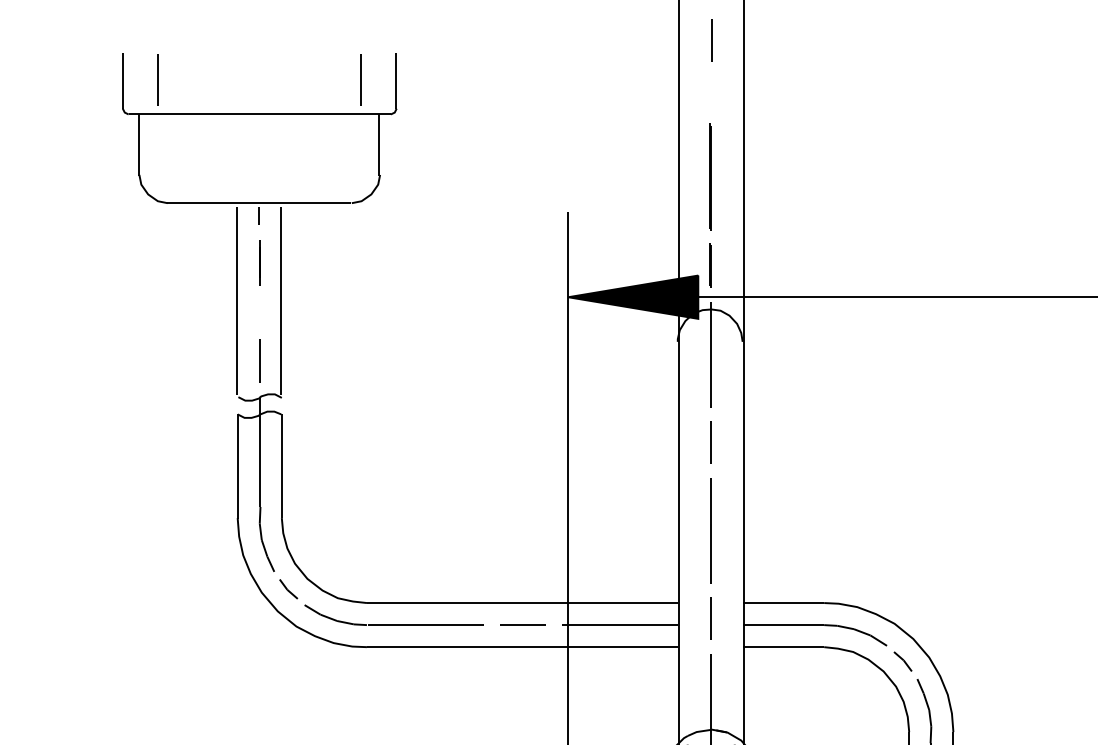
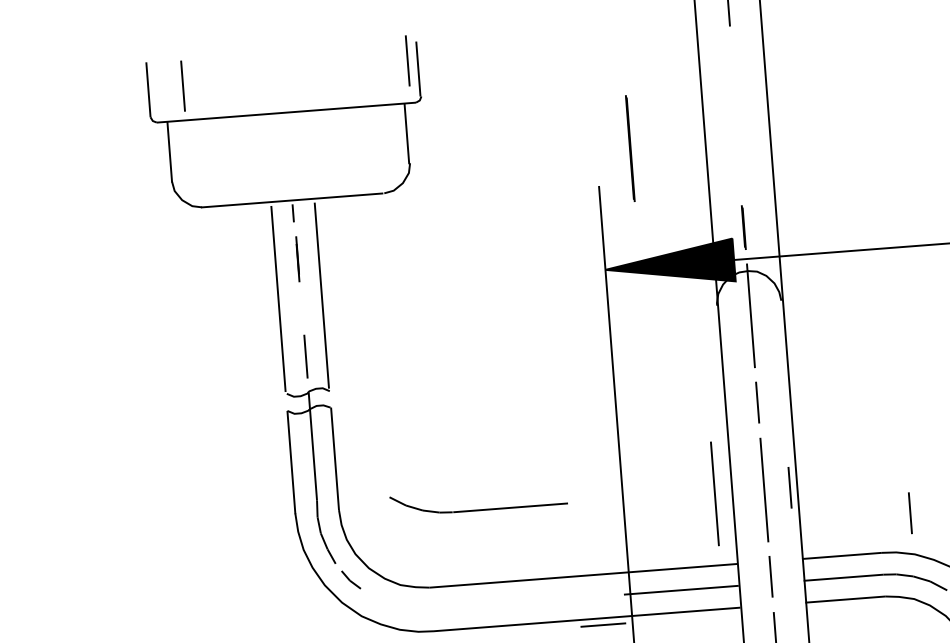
line: (360, 79) -> (407, 60), moved
line: (710, 176) -> (630, 147), moved
line: (660, 530) -> (714, 493), added
line: (736, 530) -> (789, 487), added
line: (855, 565) -> (909, 513), added
part: (393, 624) -> (478, 509), moved
line: (522, 624) -> (603, 624), moved

